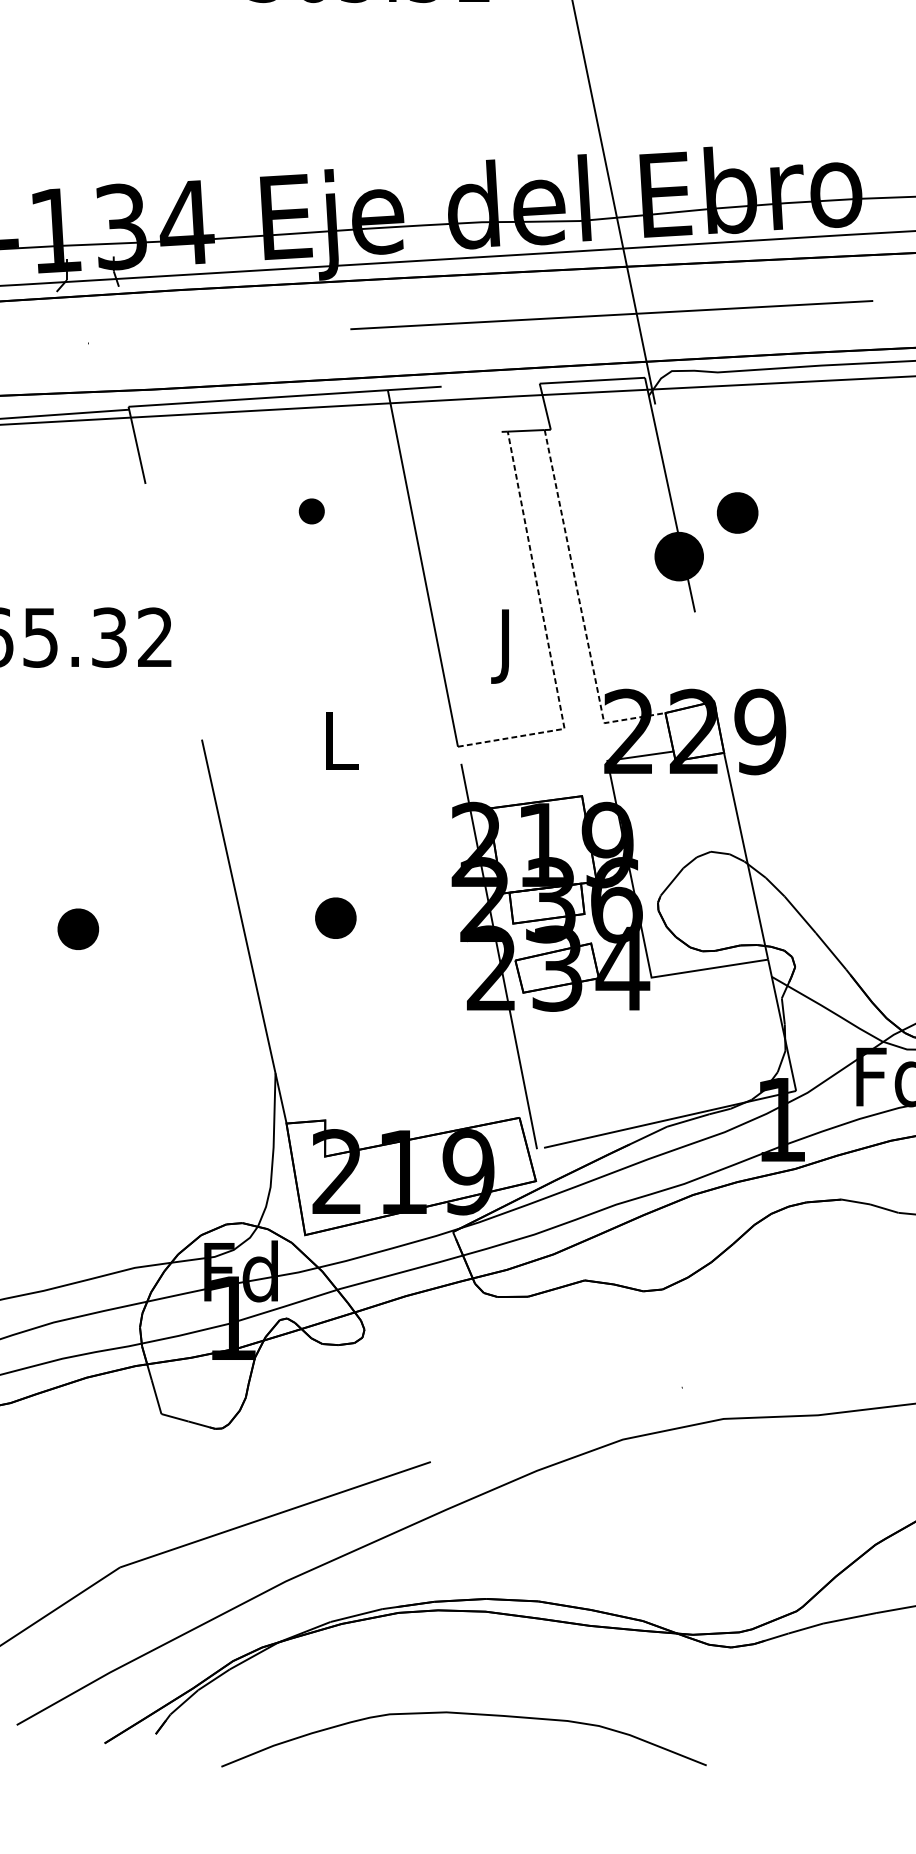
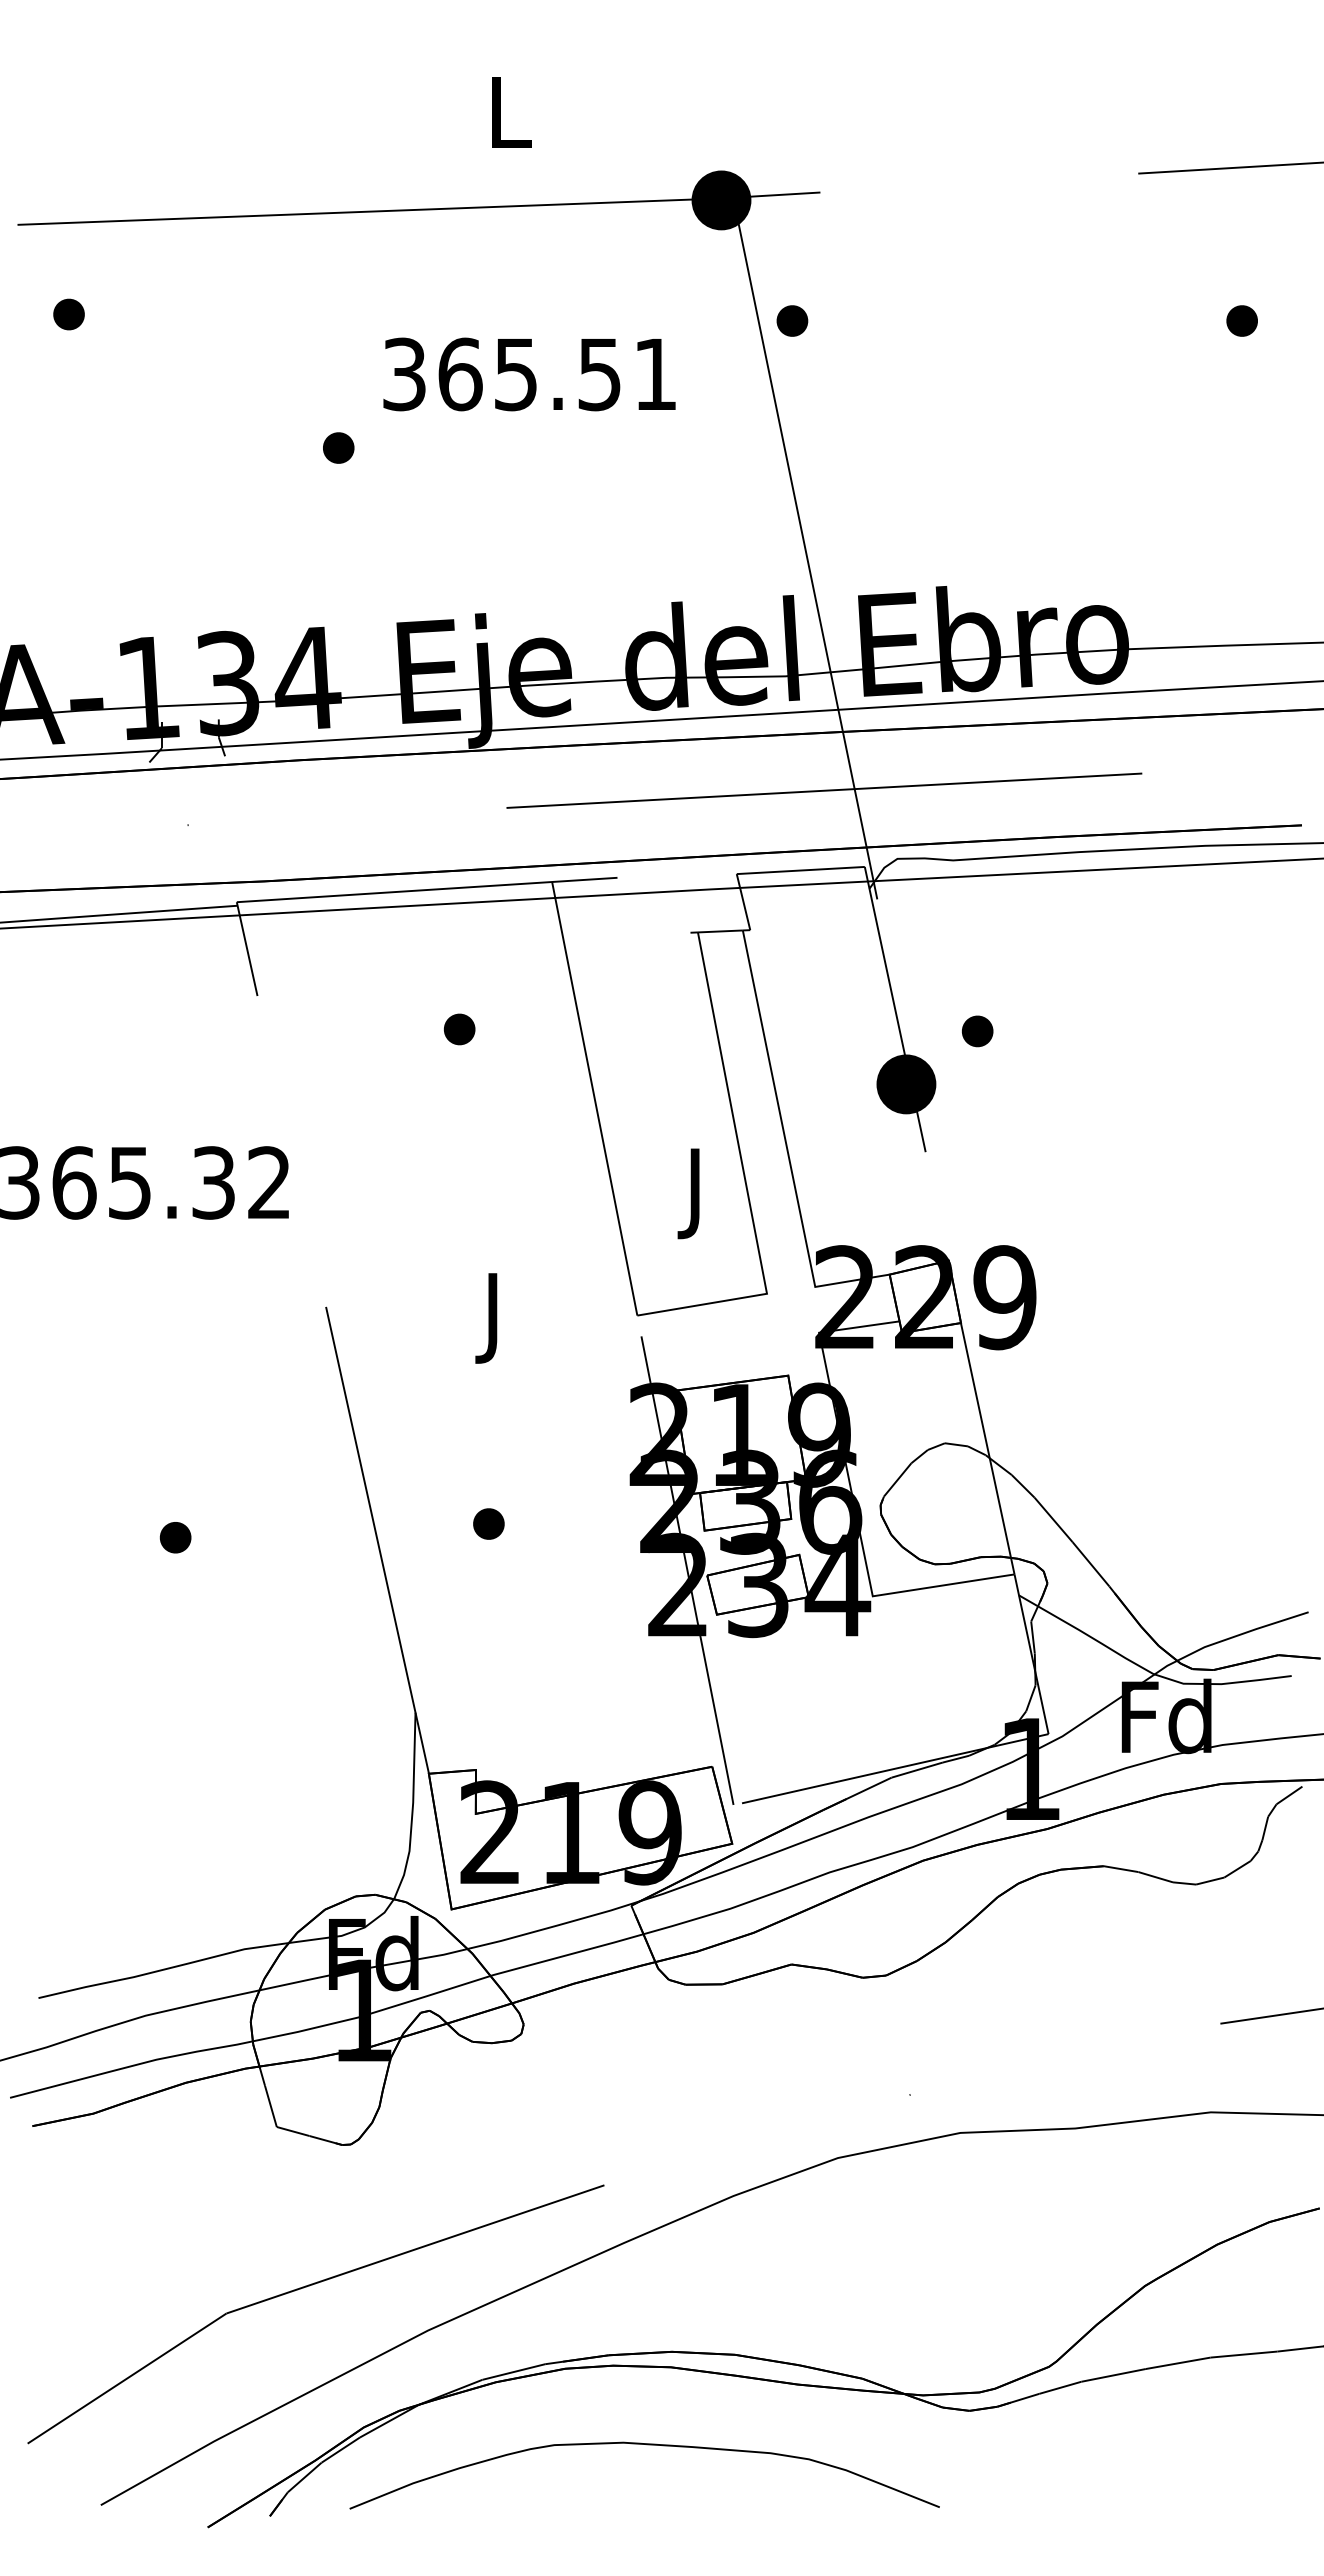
part: (212, 32) -> (338, 447), added
part: (737, 513) -> (977, 1031), size x0.62
line: (580, 607) -> (786, 1146), dashed -> solid
line: (546, 633) -> (744, 1177), dashed -> solid
text: (341, 749) -> (495, 1318), L -> J
part: (335, 917) -> (488, 1523), size x0.62
part: (78, 929) -> (175, 1537), size x0.62
curve: (465, 1714) -> (646, 2445), moved

